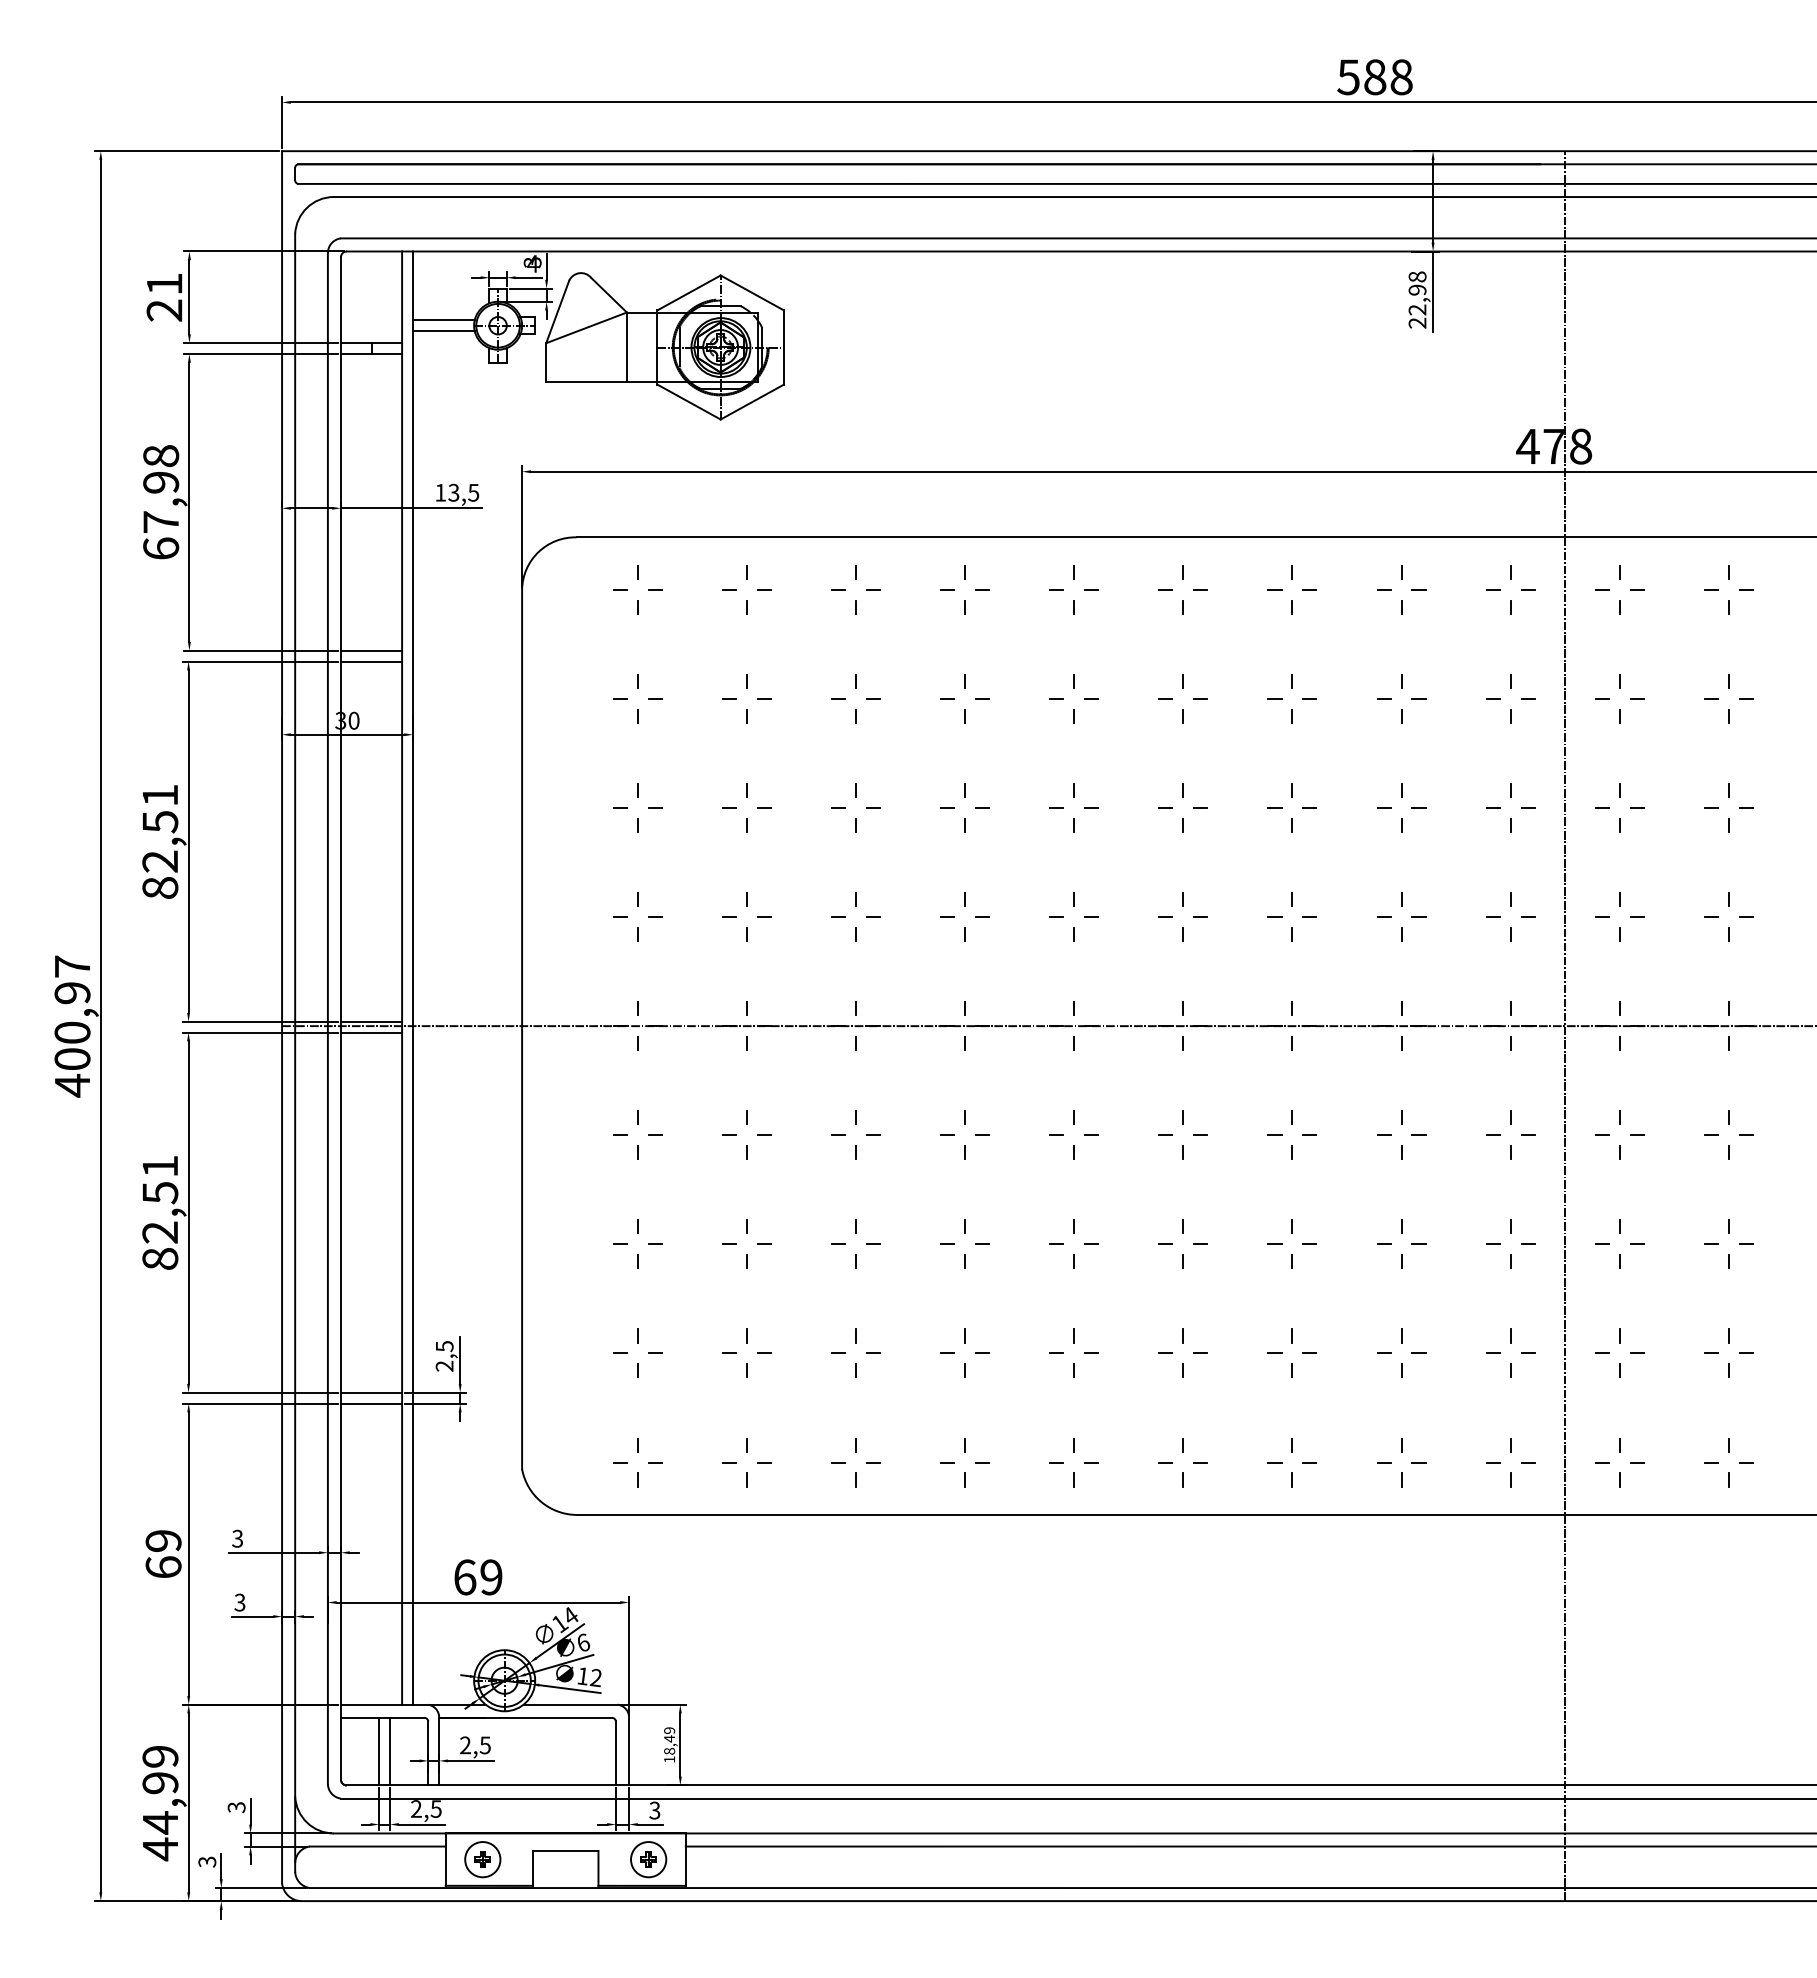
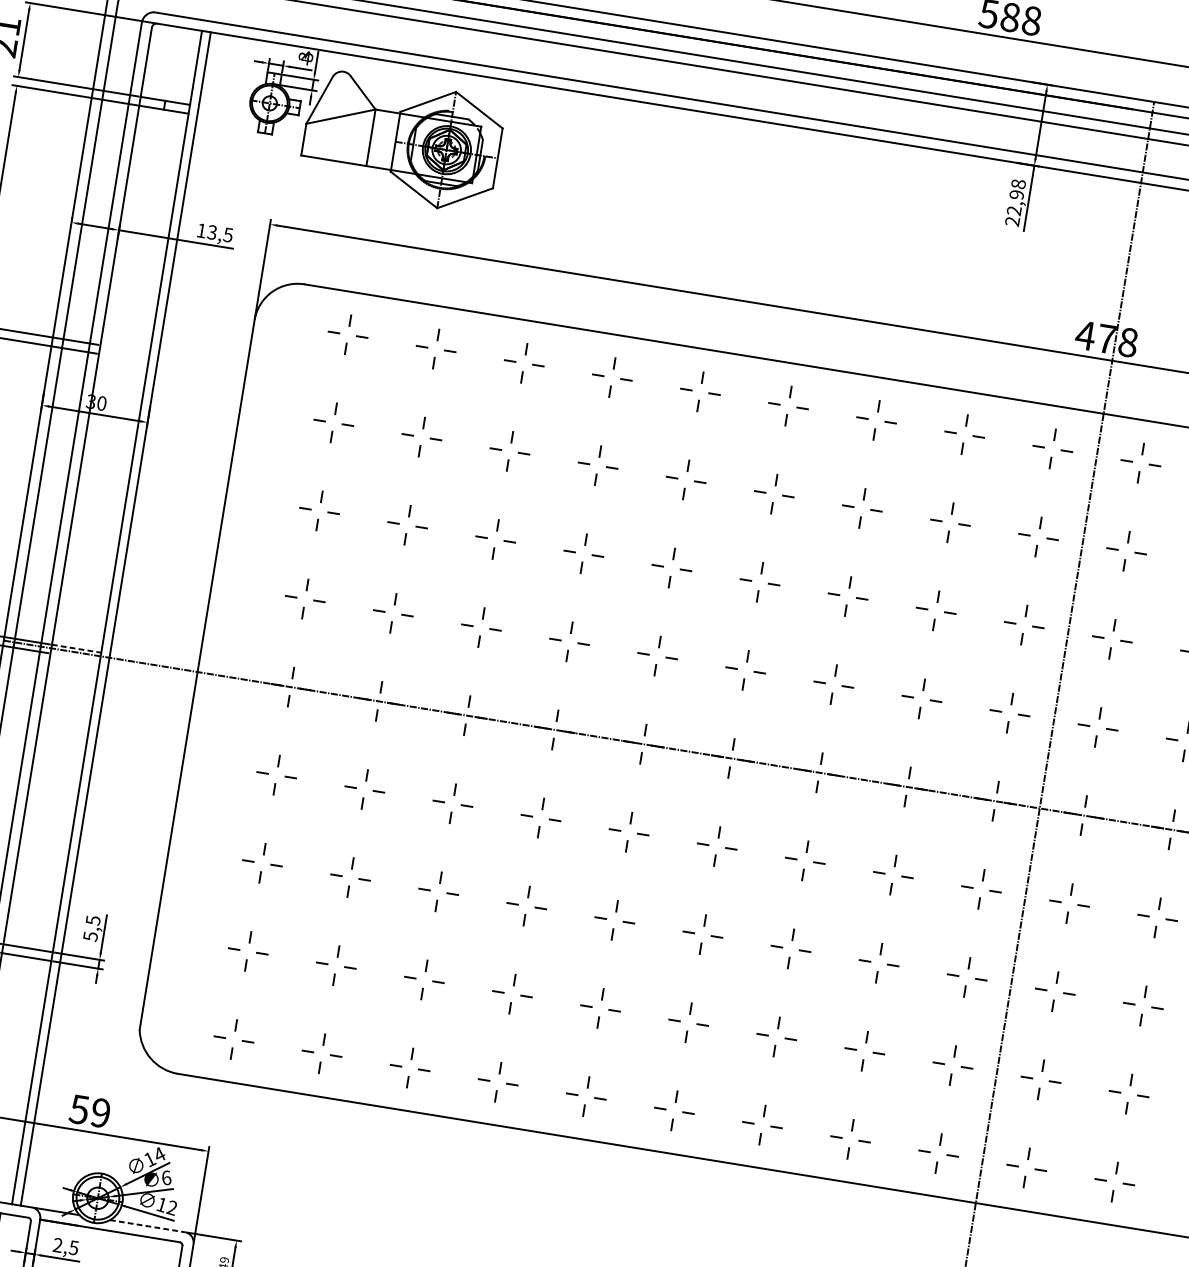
line: (443, 320) -> (226, 92), removed
line: (443, 331) -> (224, 100), removed
line: (371, 650) -> (125, 349), removed
line: (371, 661) -> (123, 357), removed
line: (371, 1021) -> (76, 648), solid -> dashed
line: (371, 1032) -> (75, 657), removed
text: (444, 1365) -> (90, 935), 2,5 -> 5,5
text: (464, 1577) -> (79, 1109), 69 -> 59
line: (570, 1704) -> (147, 1226), solid -> dashed

